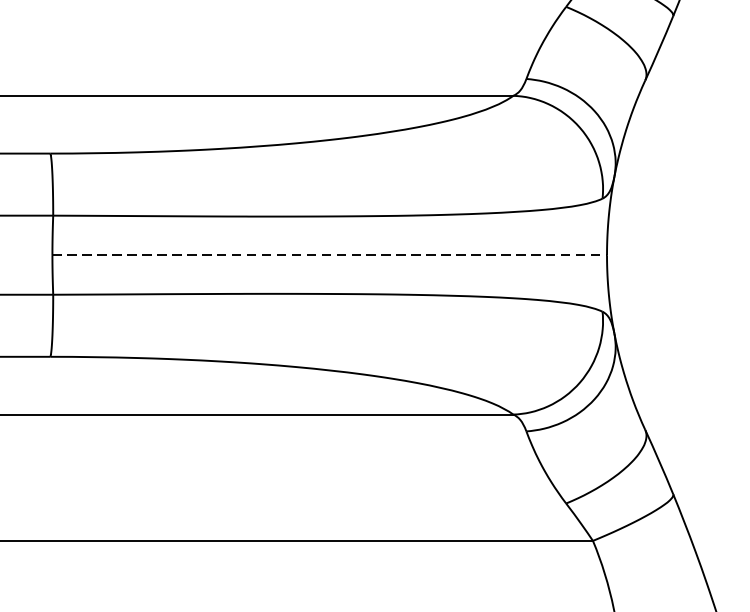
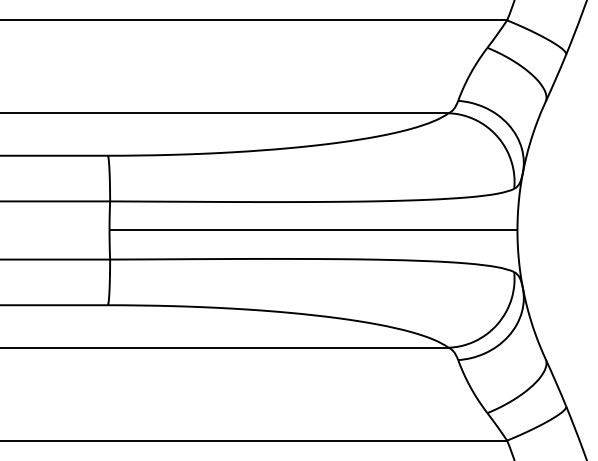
line: (329, 255) -> (313, 230), dashed -> solid

